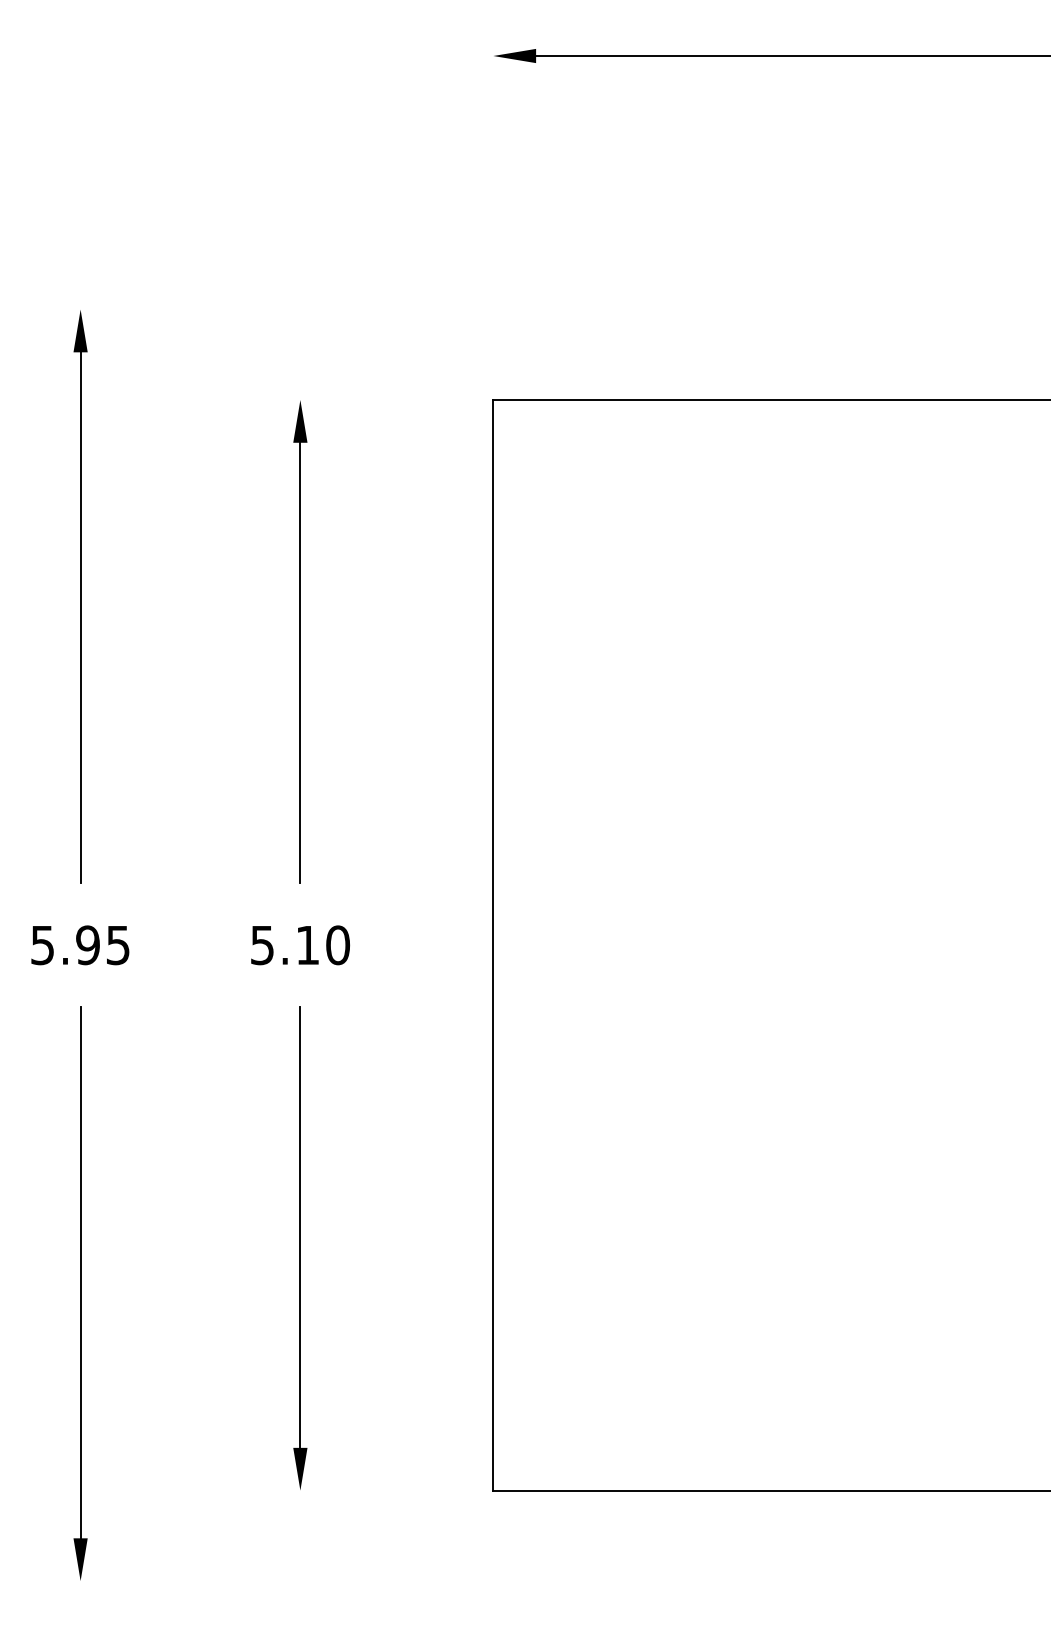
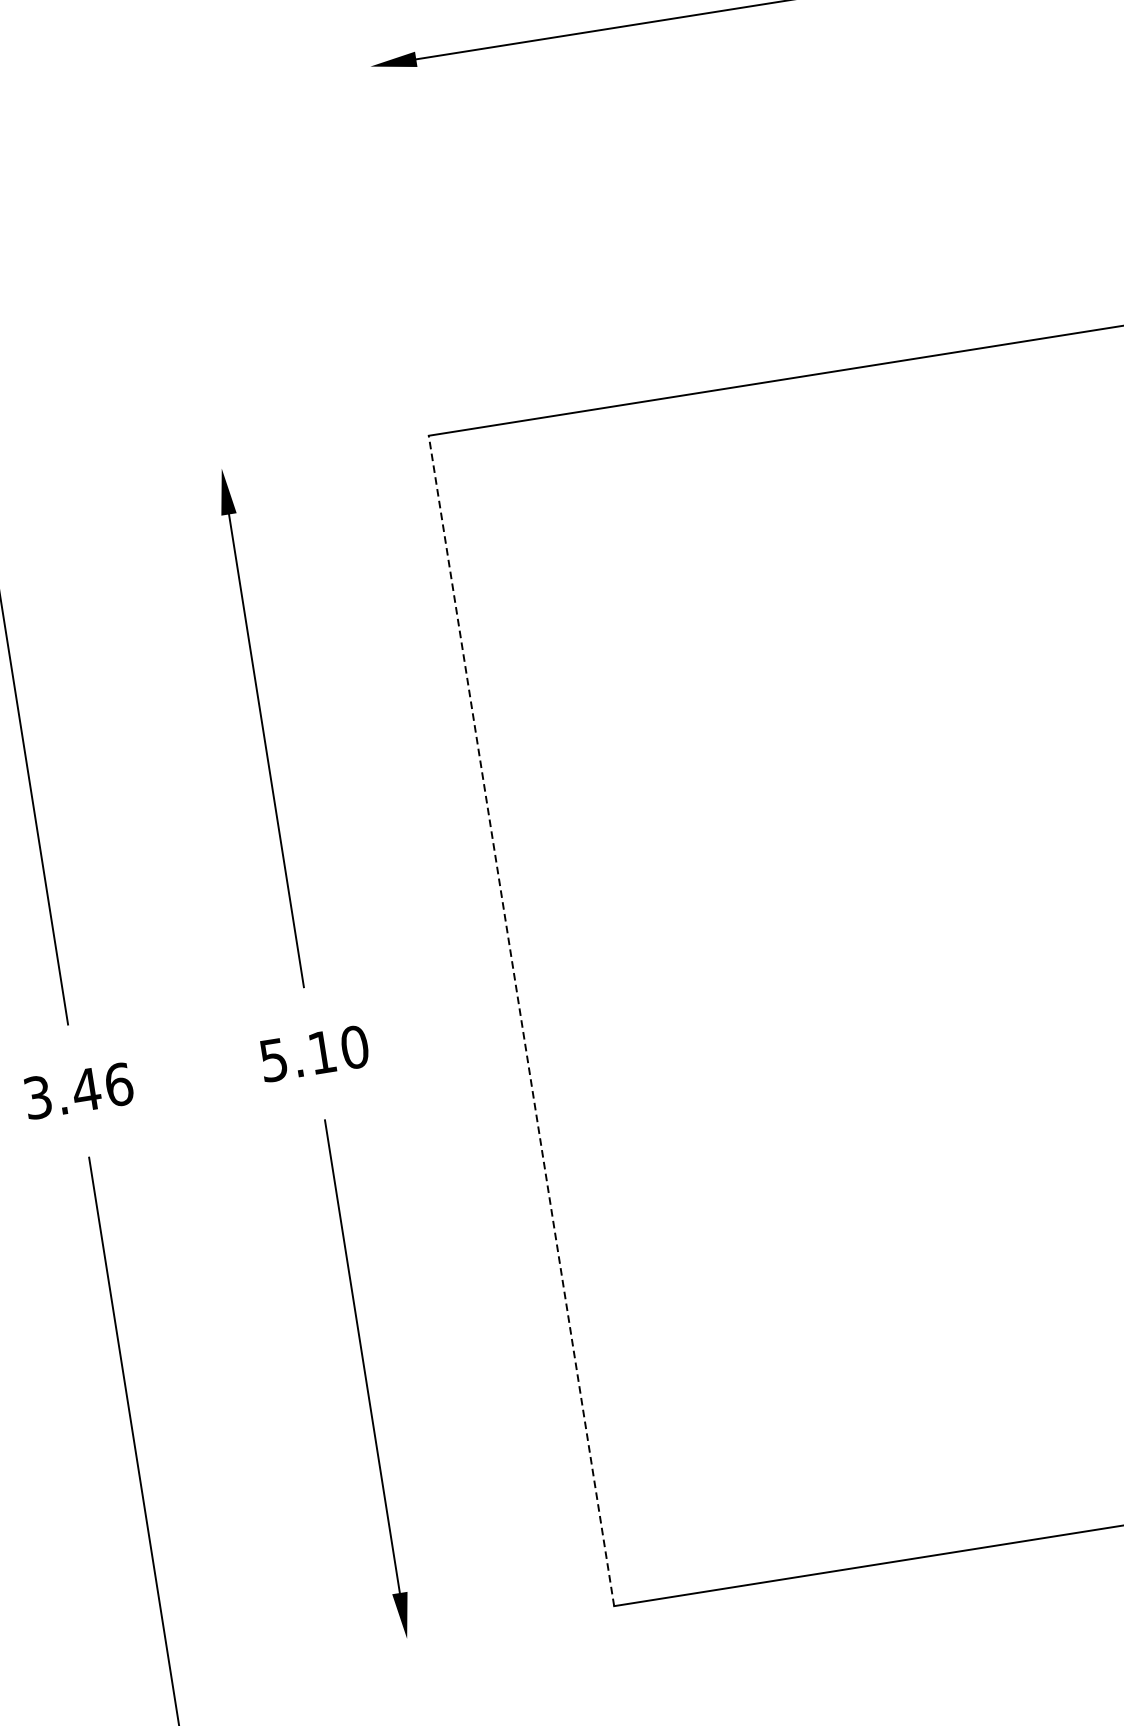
line: (493, 944) -> (521, 1020), solid -> dashed
text: (80, 945) -> (78, 1091), 5.95 -> 3.46

